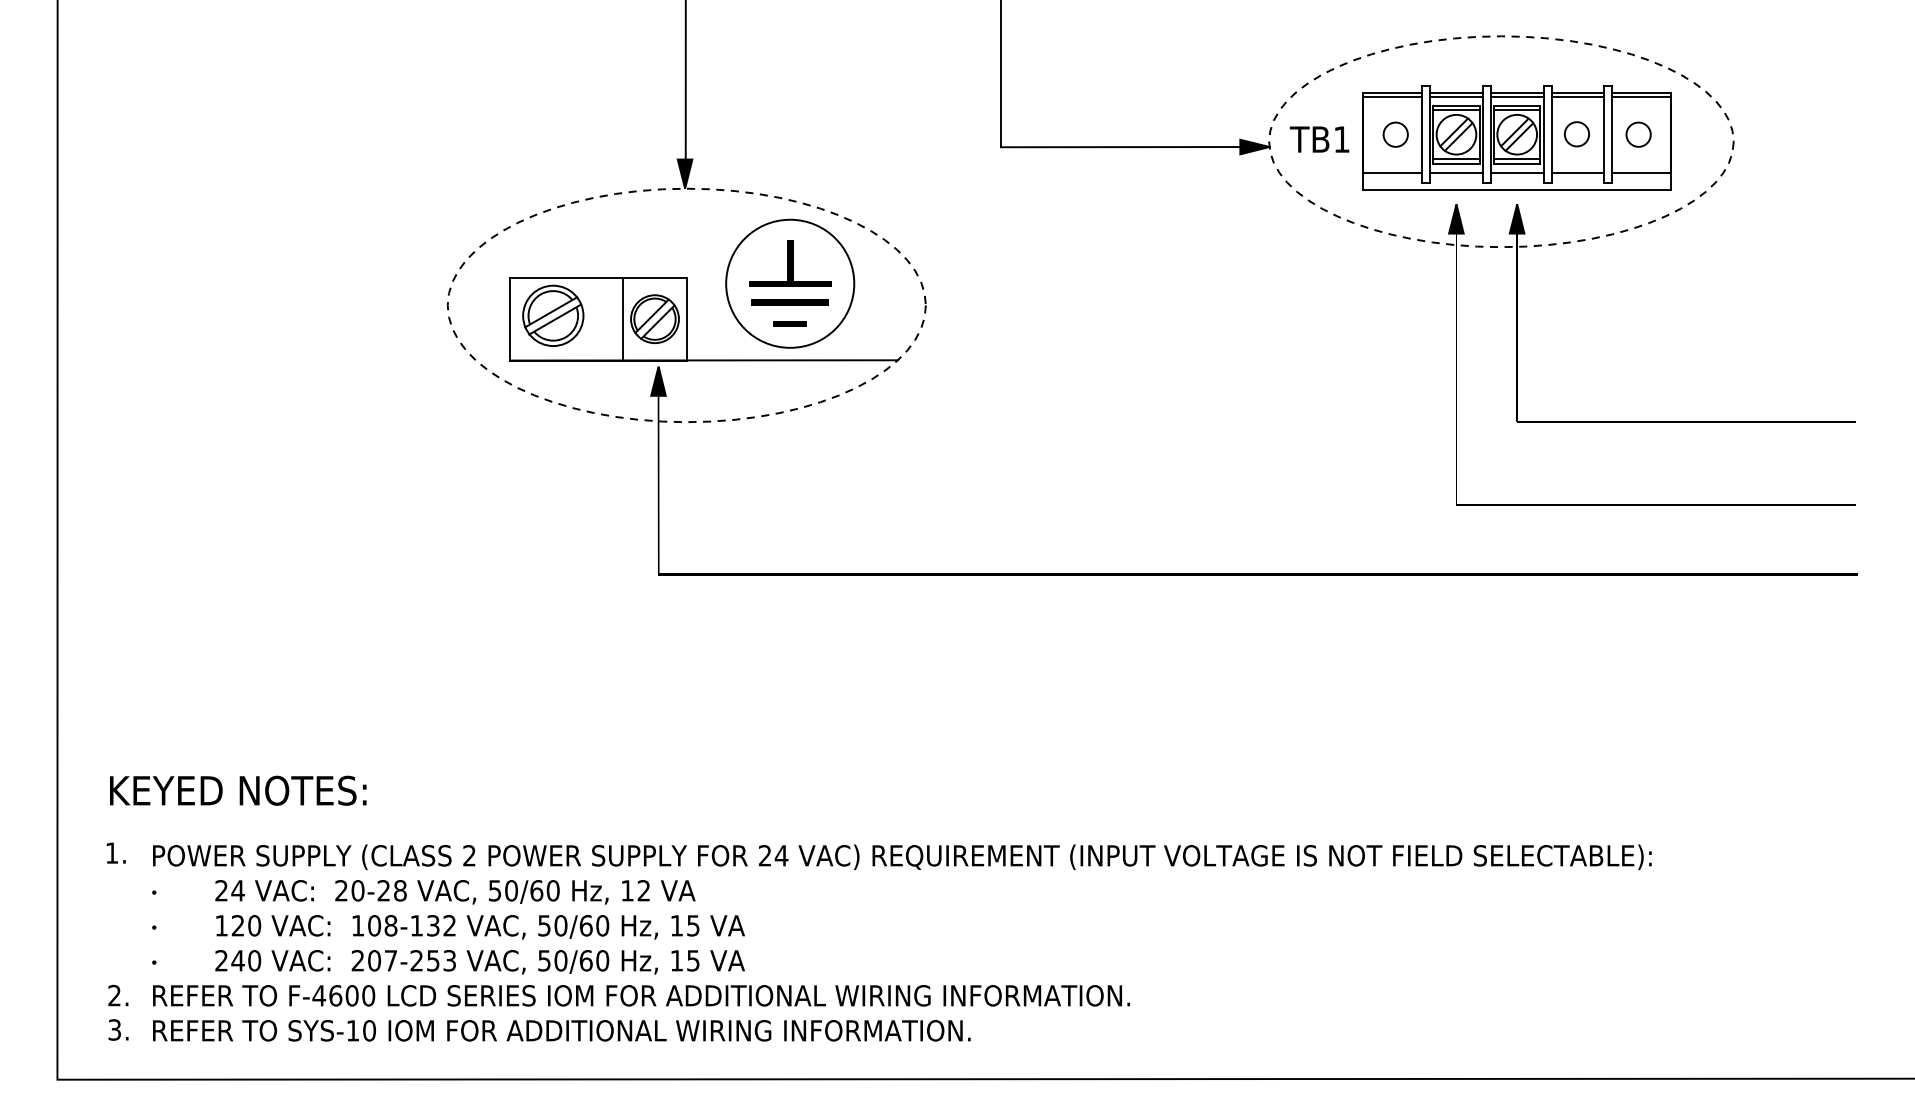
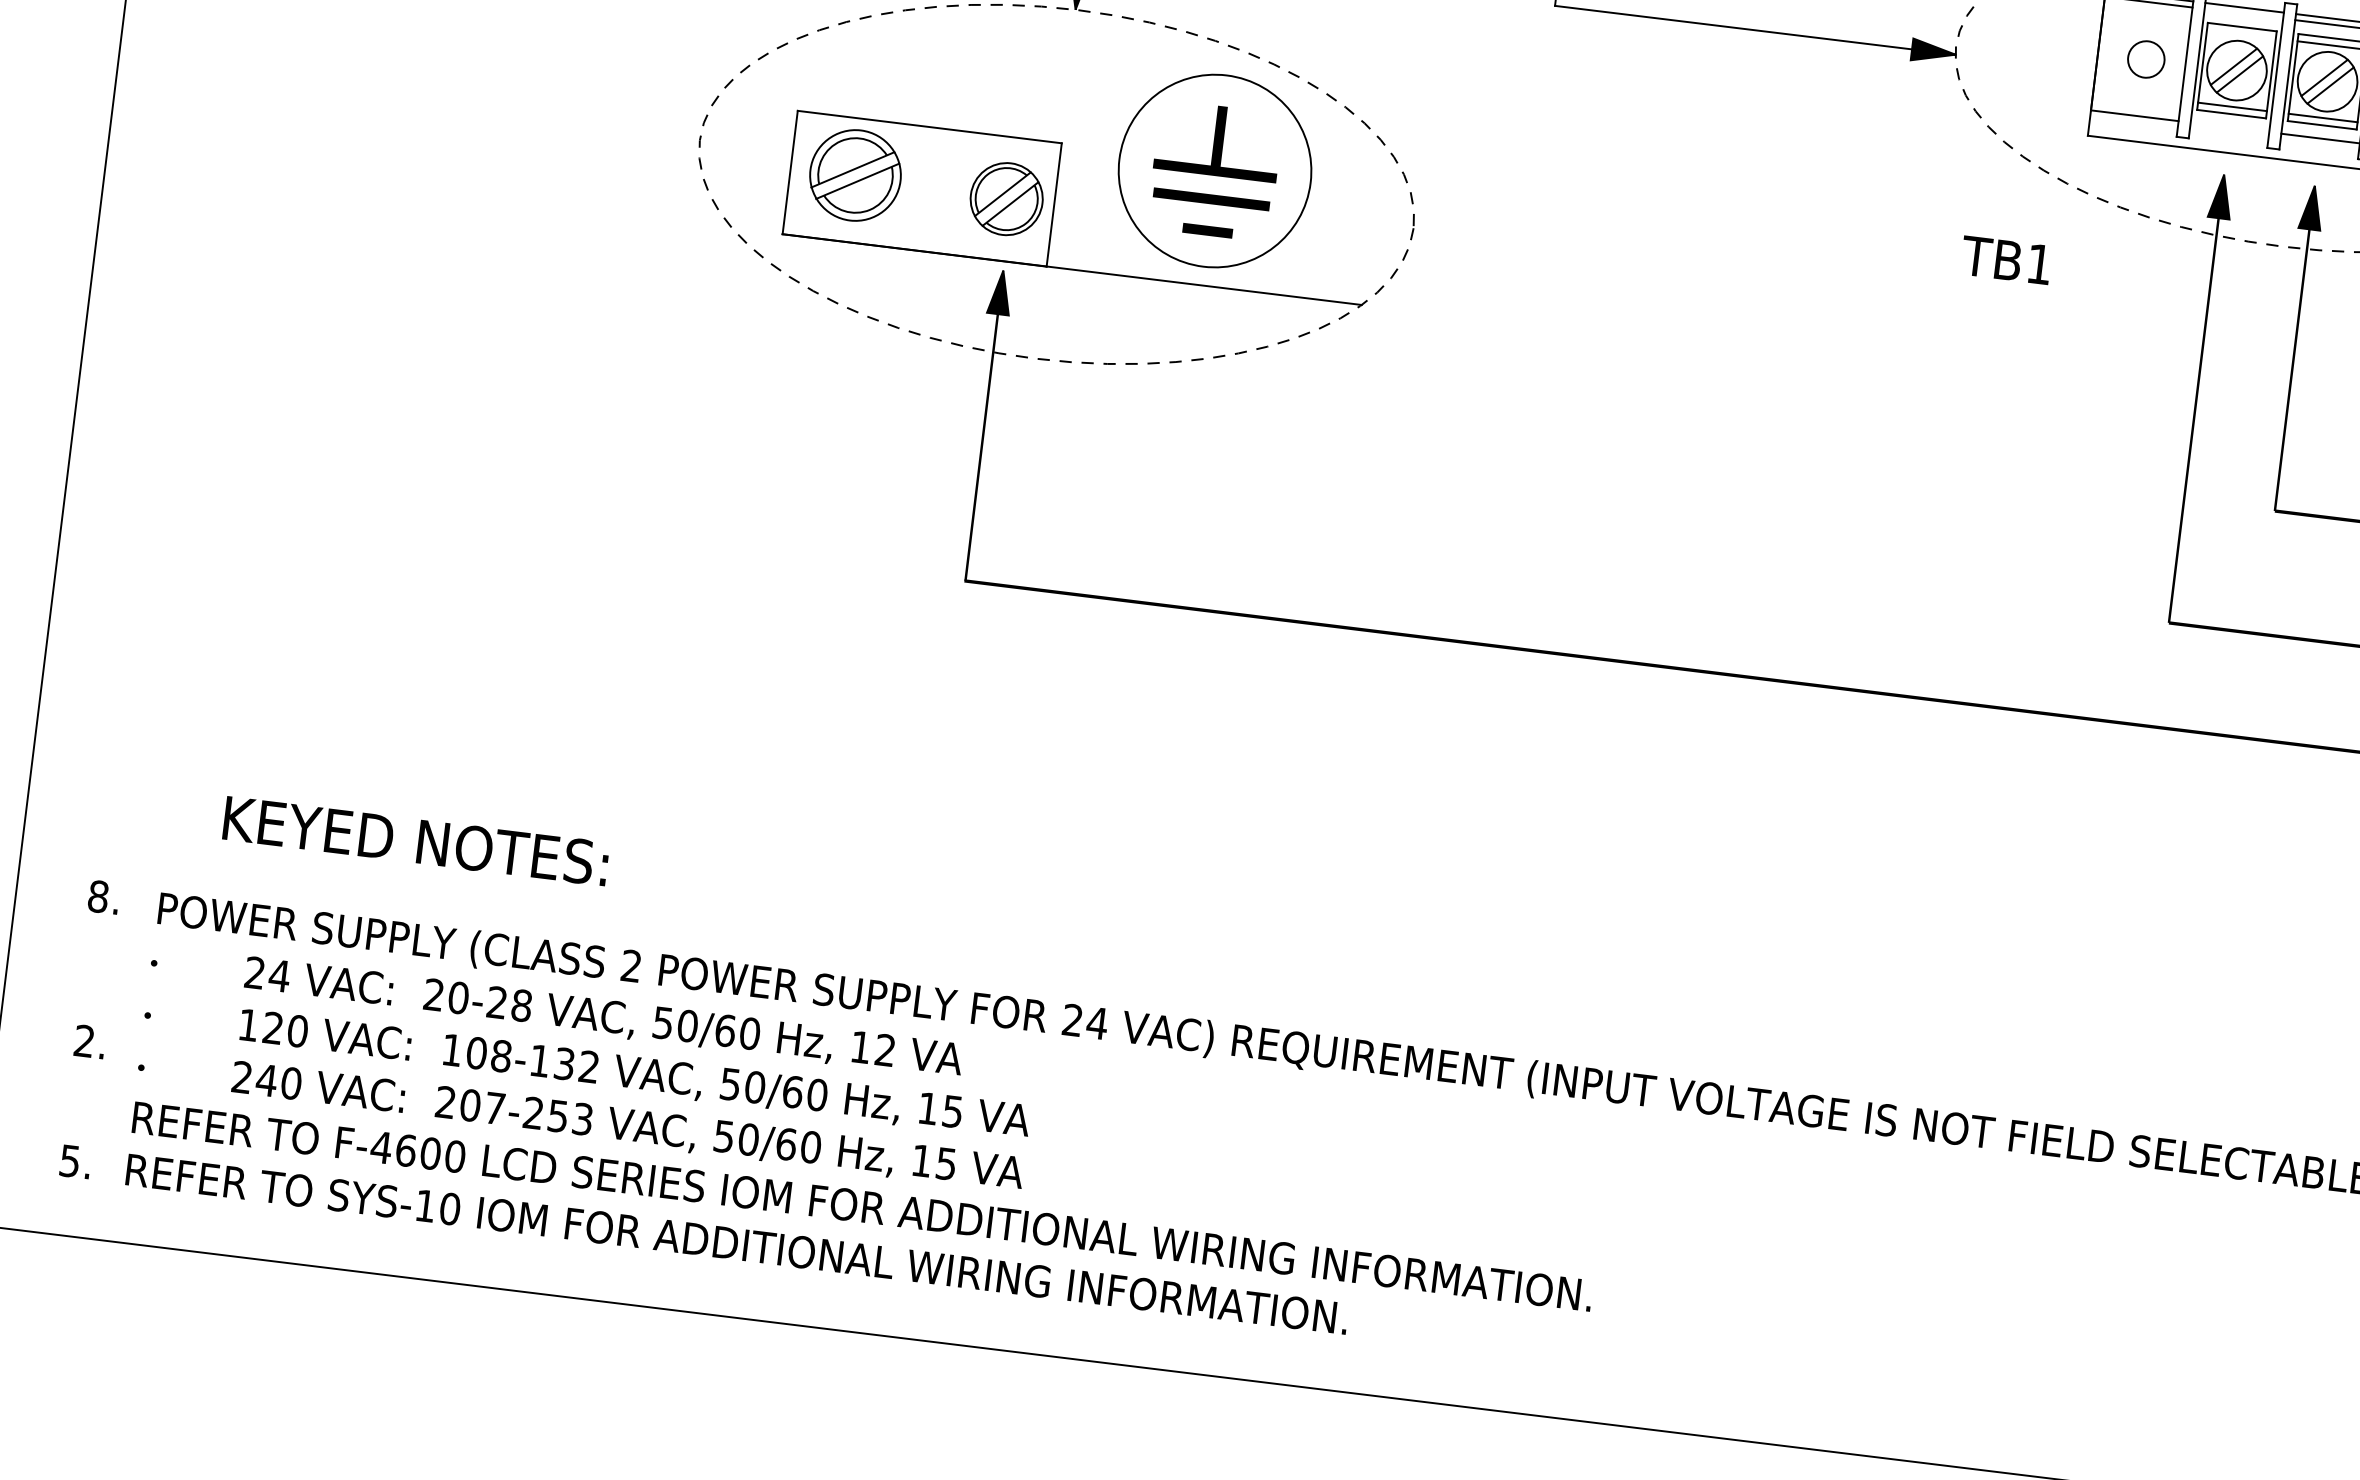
line: (1456, 96) -> (2243, 13), removed
line: (1456, 110) -> (2241, 34), removed
text: (1319, 139) -> (2006, 260), moved
line: (1456, 172) -> (2230, 127), removed
line: (623, 318) -> (959, 192), removed
text: (238, 790) -> (416, 840), moved
text: (111, 852) -> (97, 895), 1. -> 8.
text: (118, 995) -> (90, 1041), moved
text: (114, 1029) -> (69, 1160), 3. -> 5.

